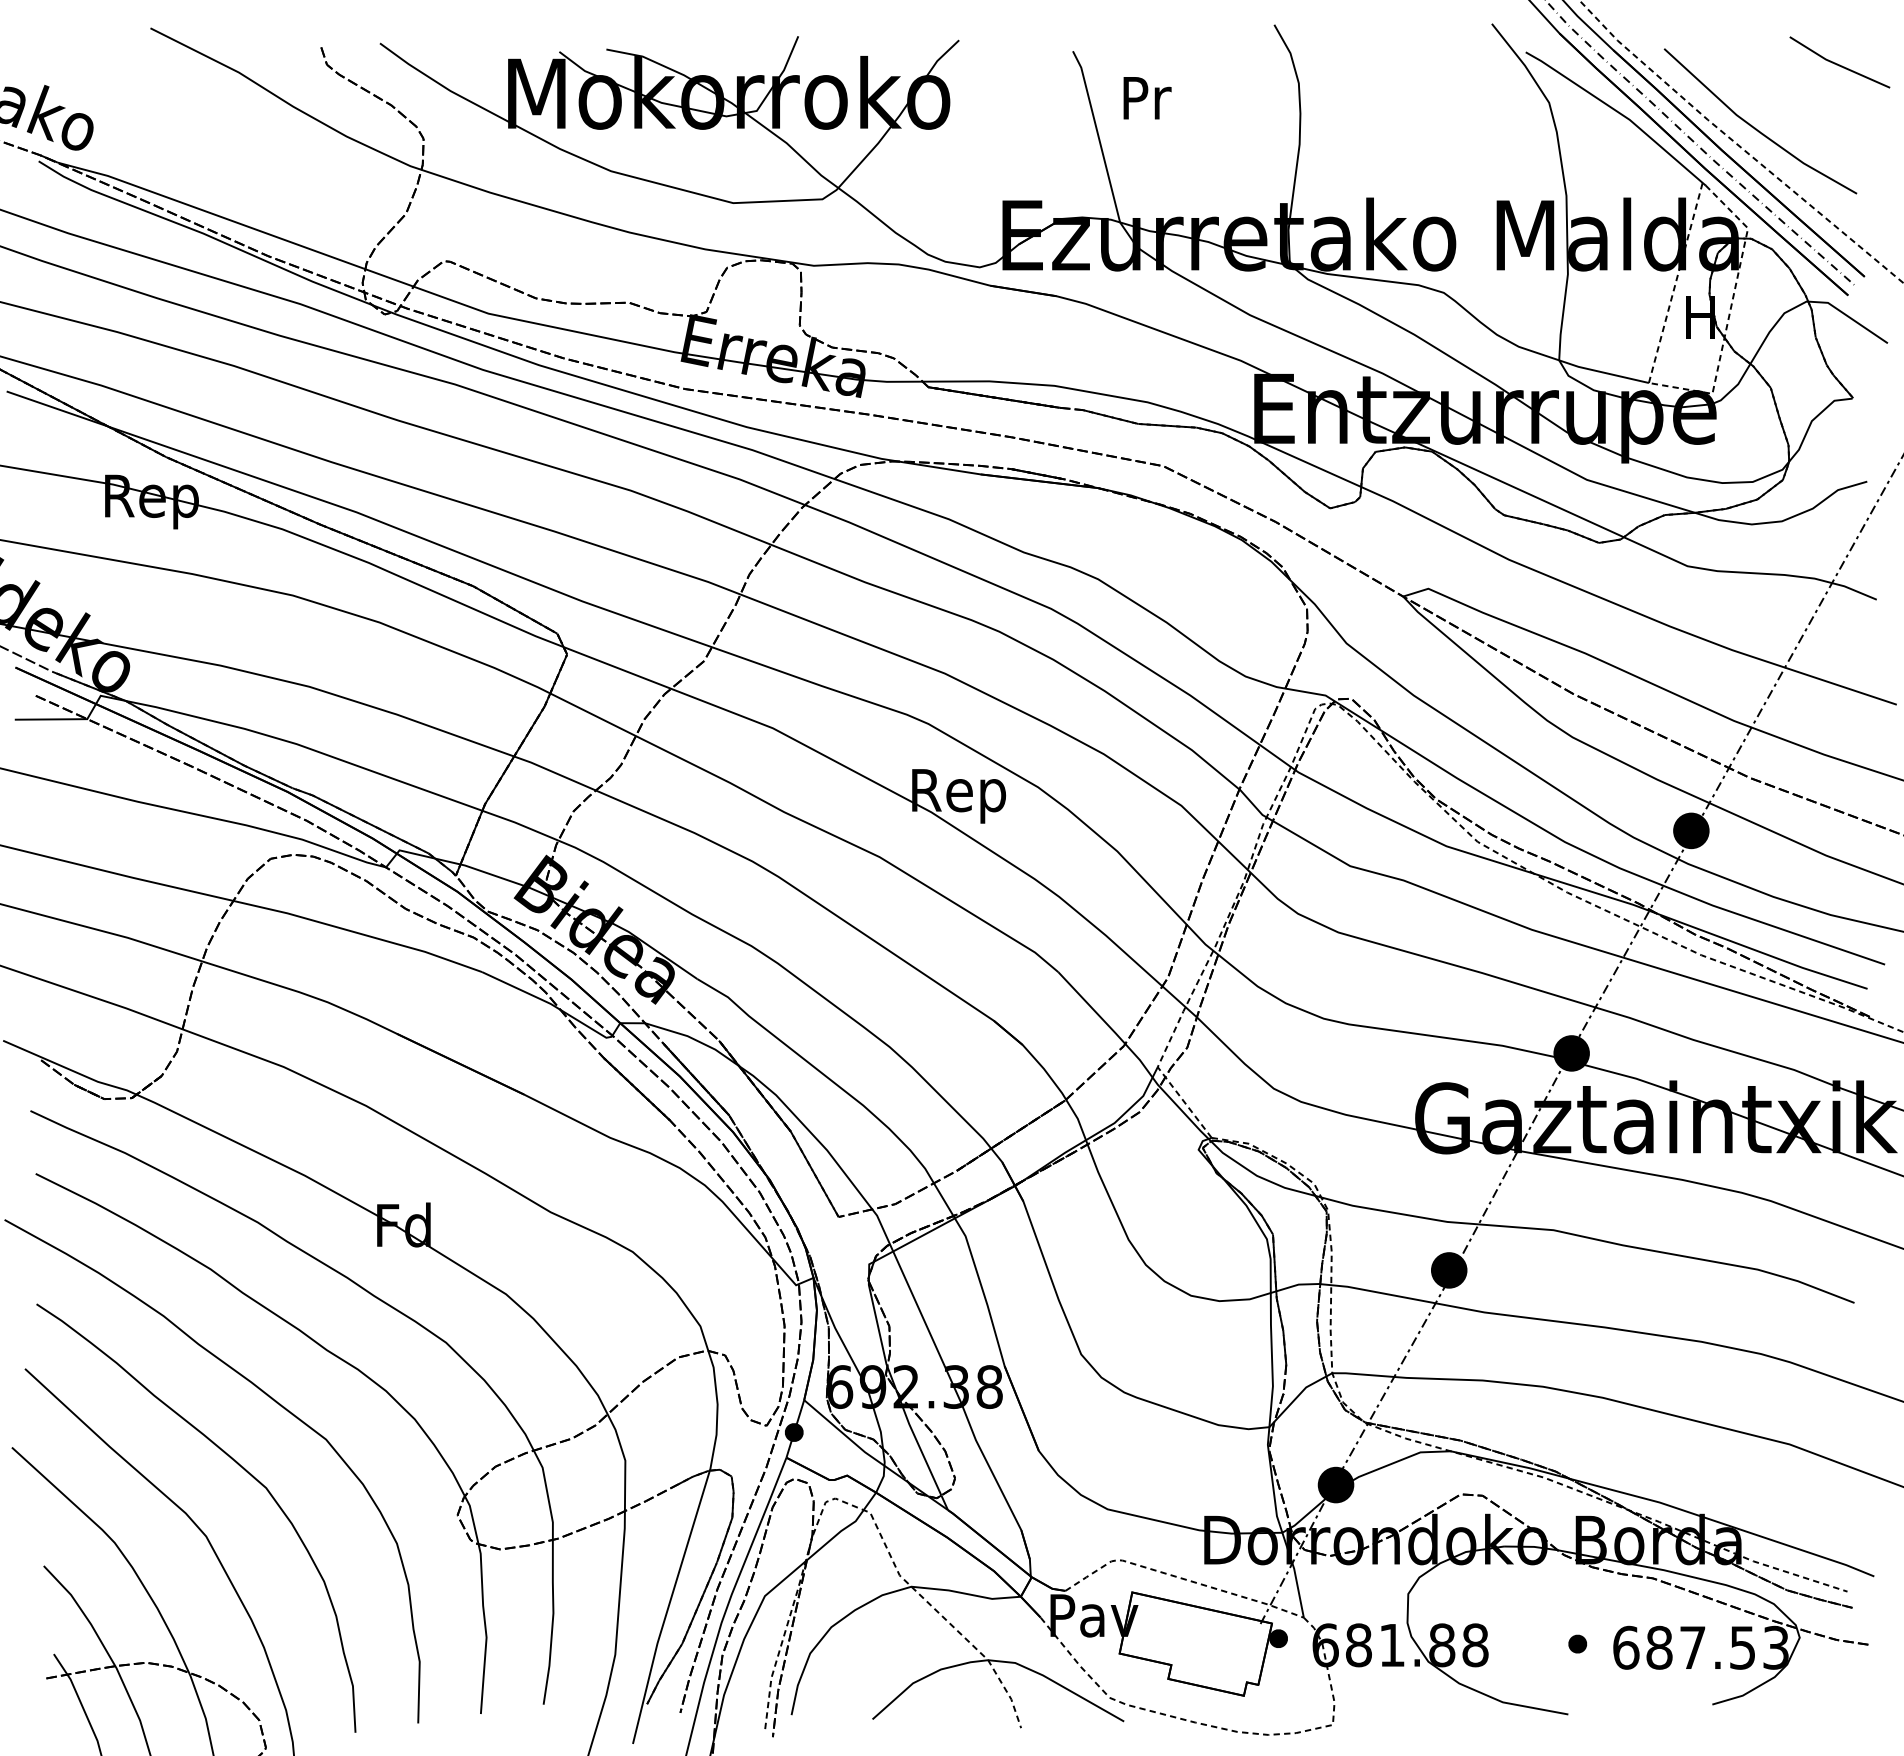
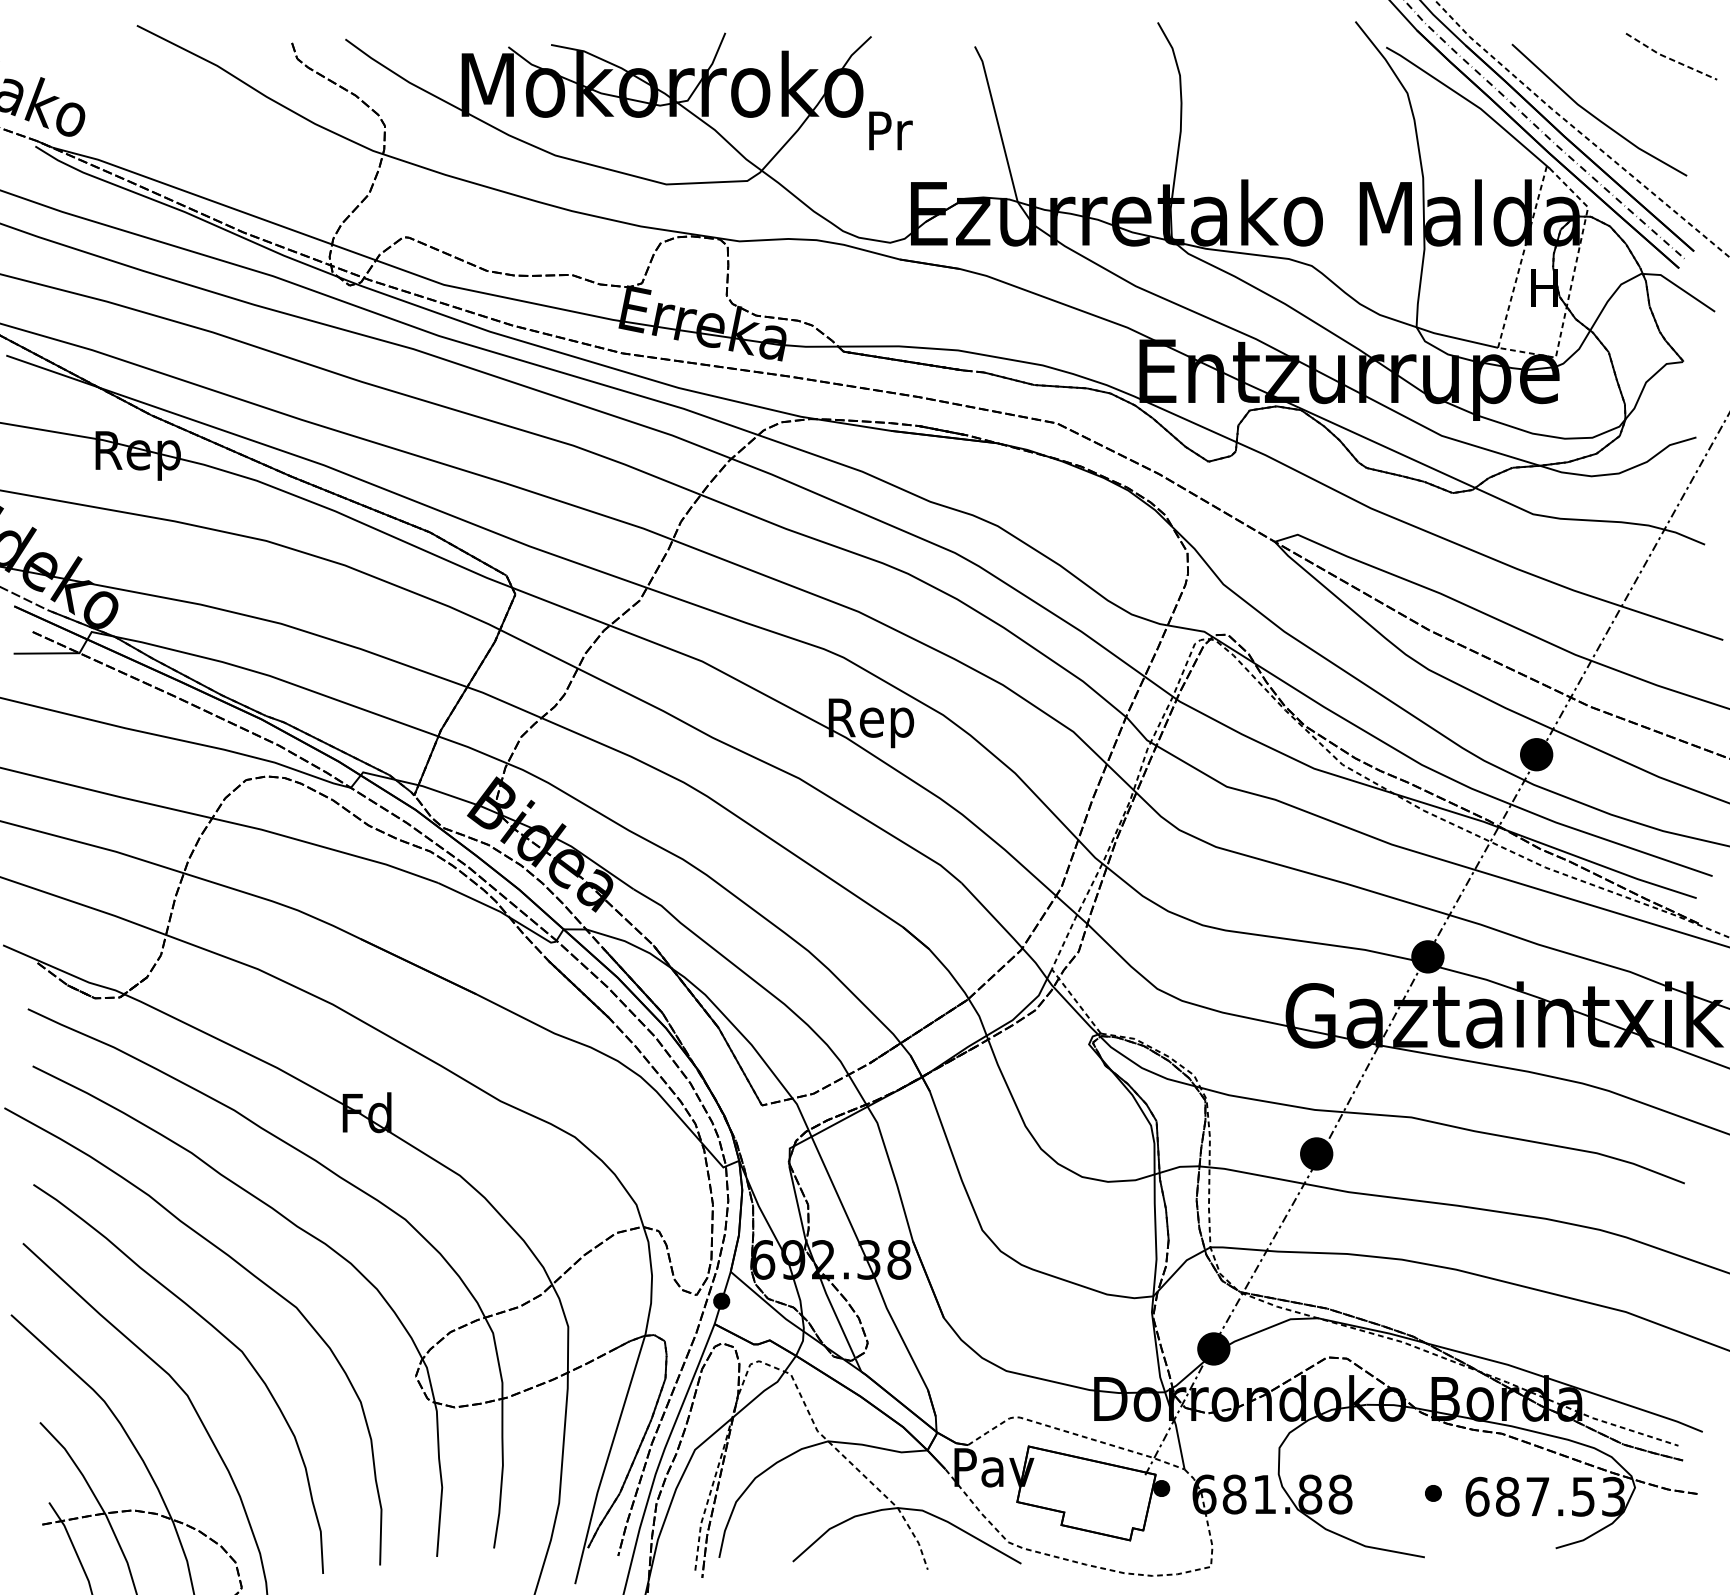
line: (1838, 65) -> (1670, 59), solid -> dashed
text: (1147, 98) -> (890, 131), moved

